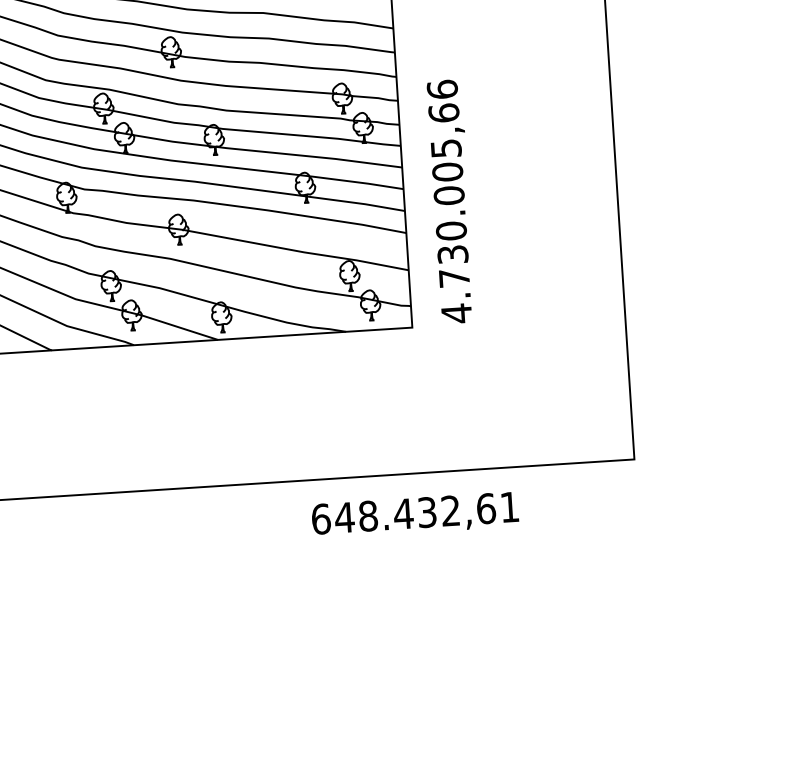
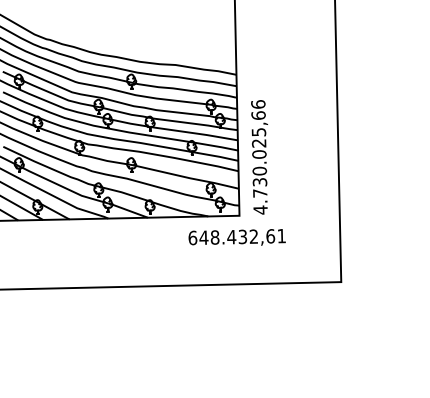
text: (448, 172) -> (259, 143), 4.730.005,66 -> 4.730.025,66
text: (413, 514) -> (236, 237), moved

